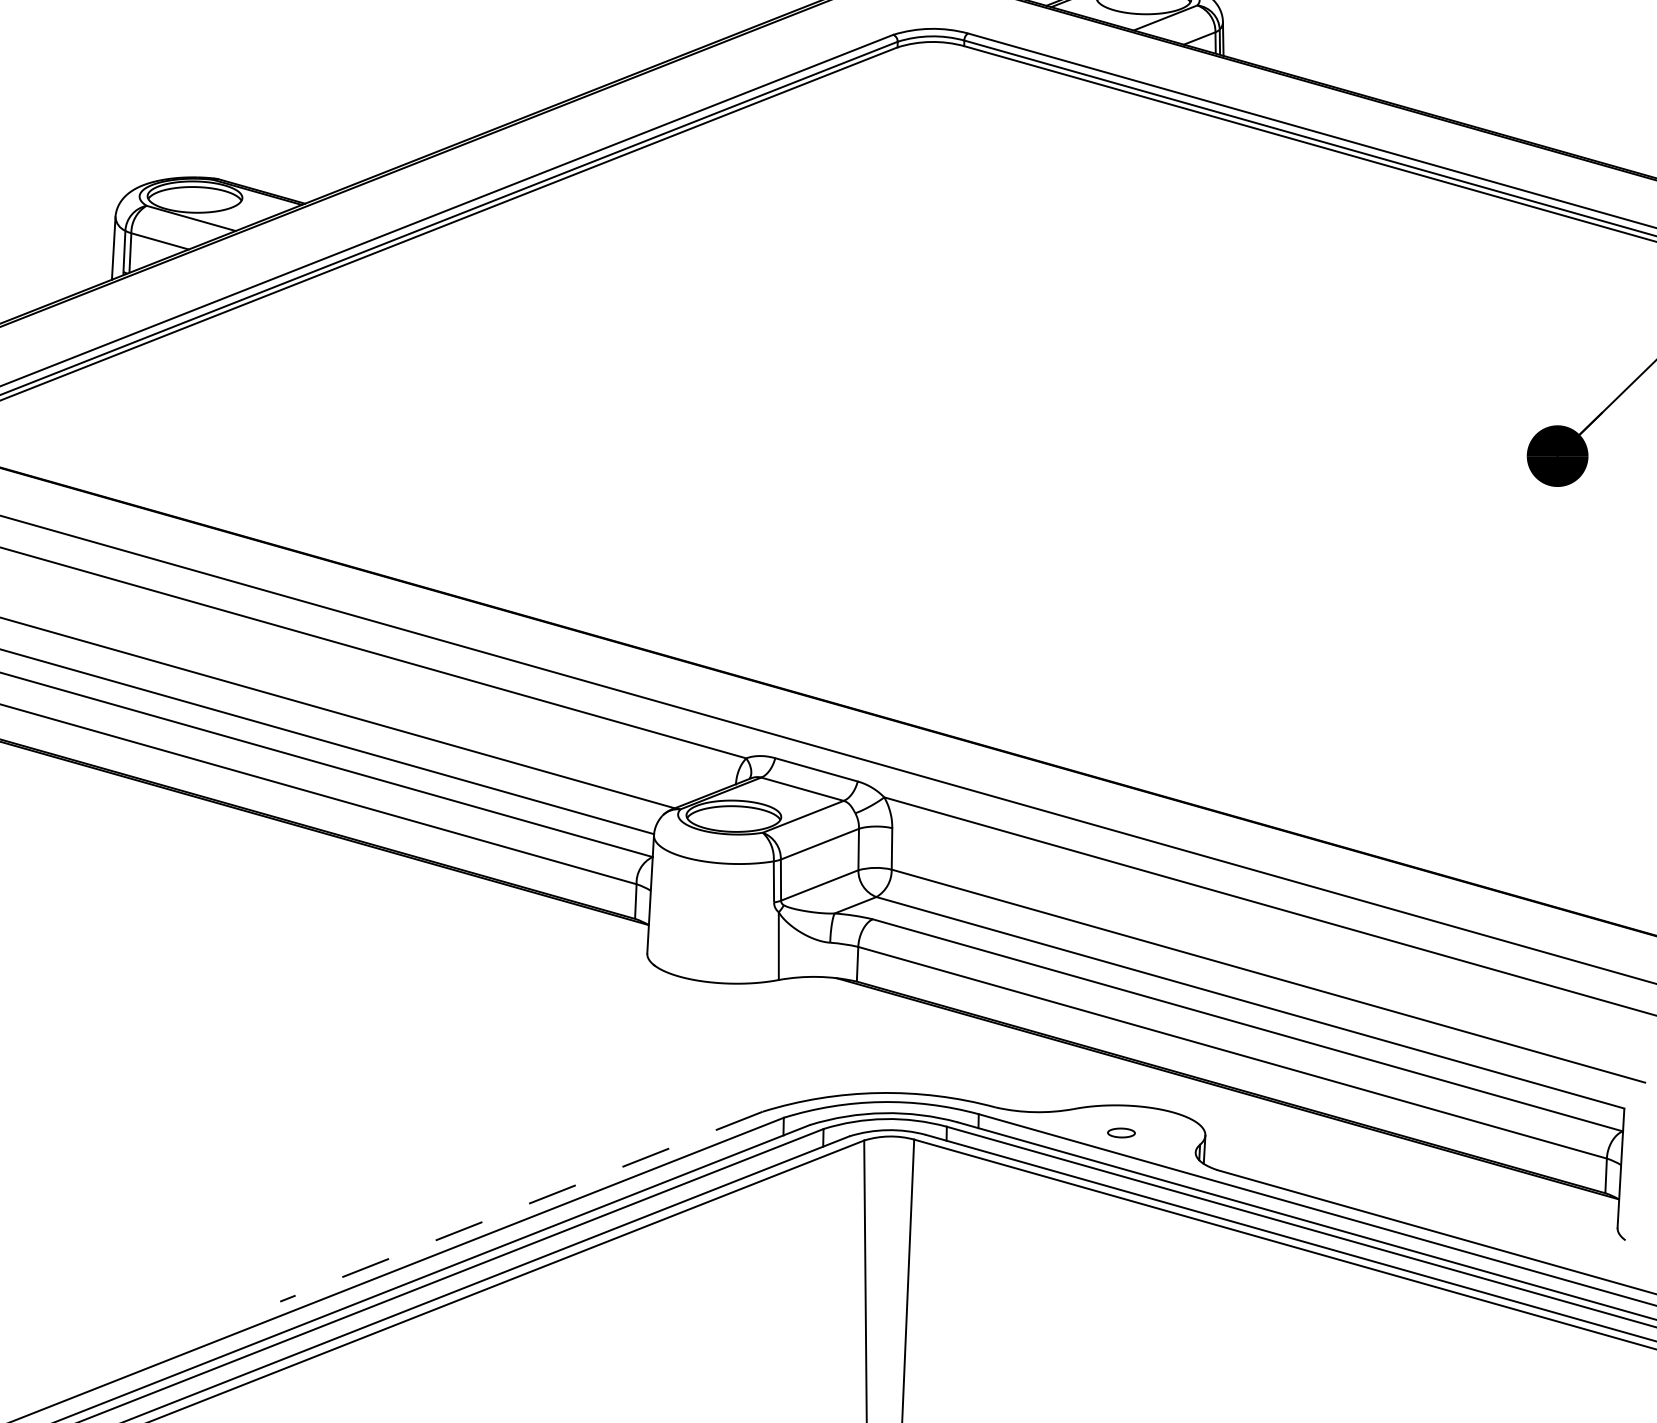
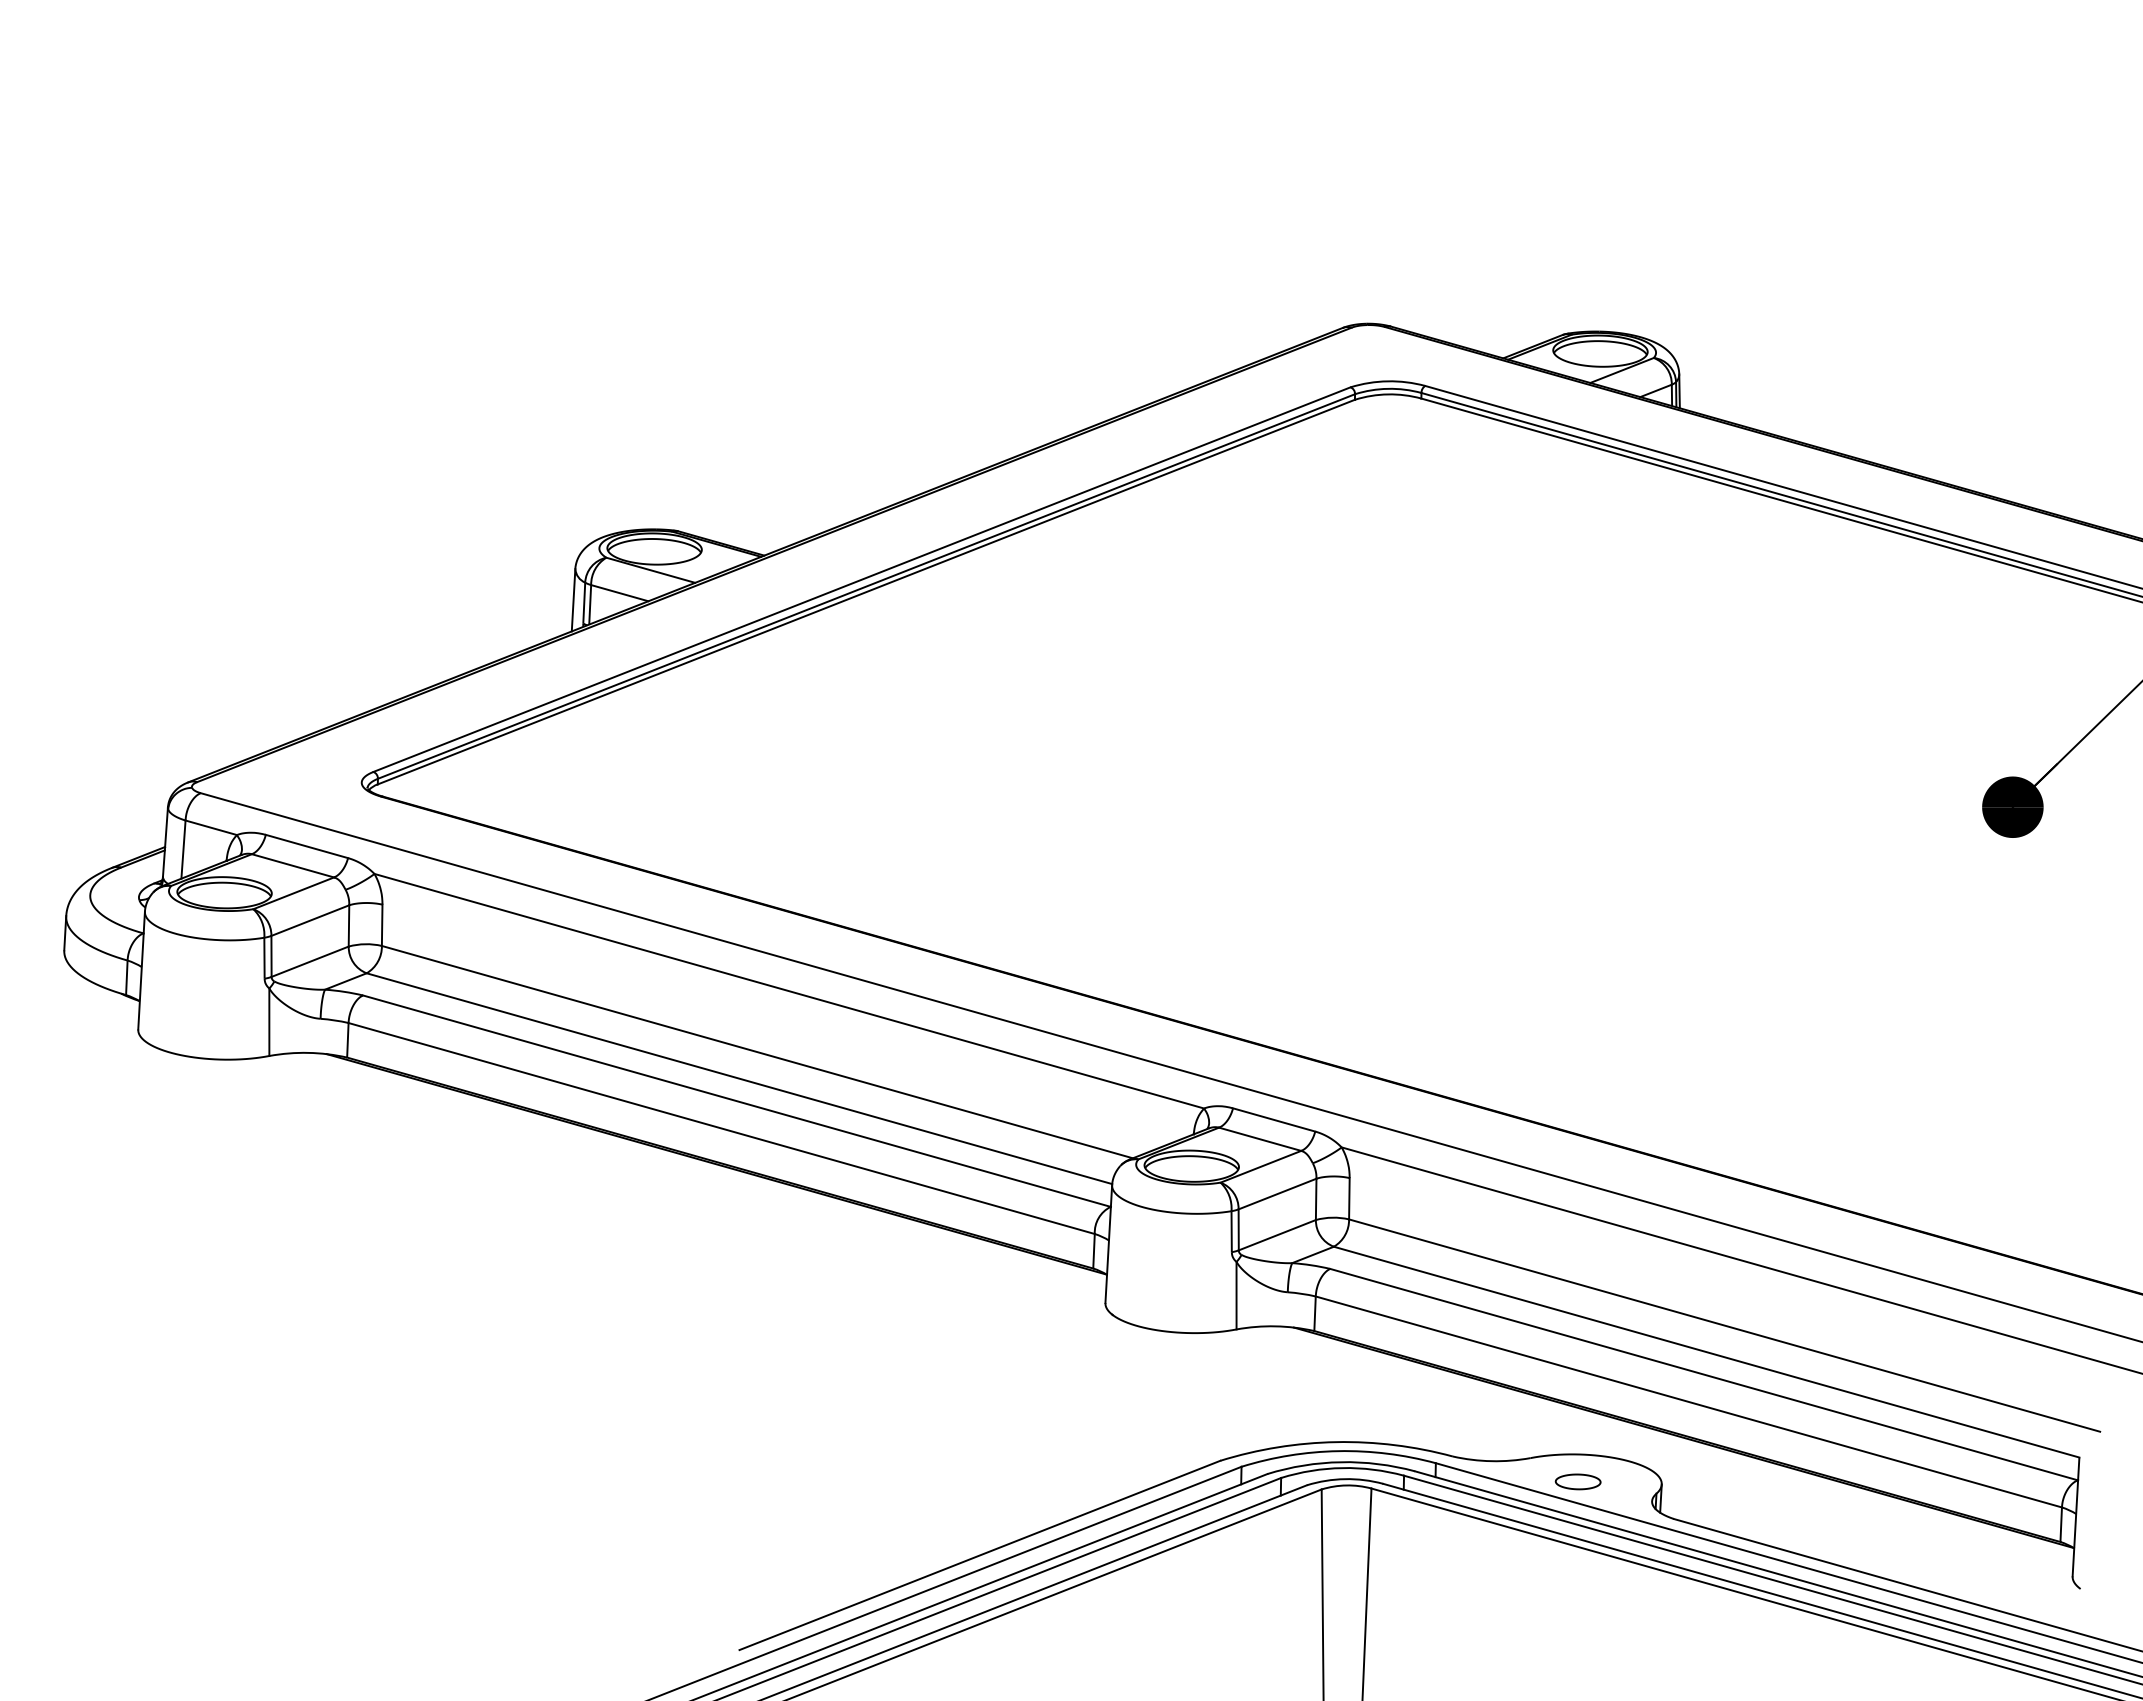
part: (1120, 1132) -> (1577, 1481), size x1.67
line: (520, 1206) -> (979, 1555), dashed -> solid

